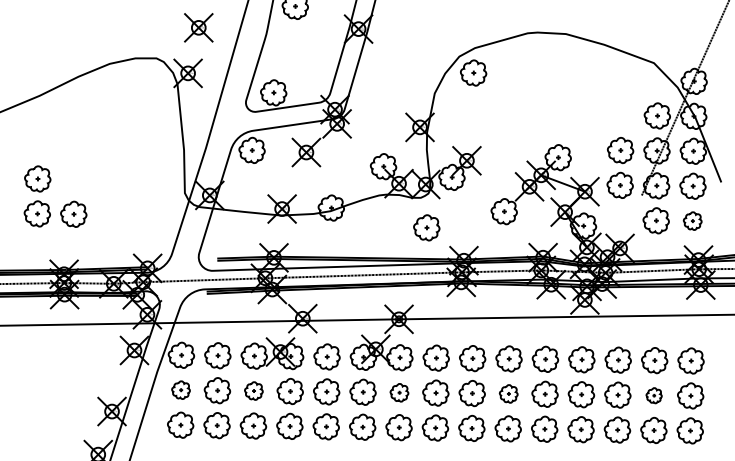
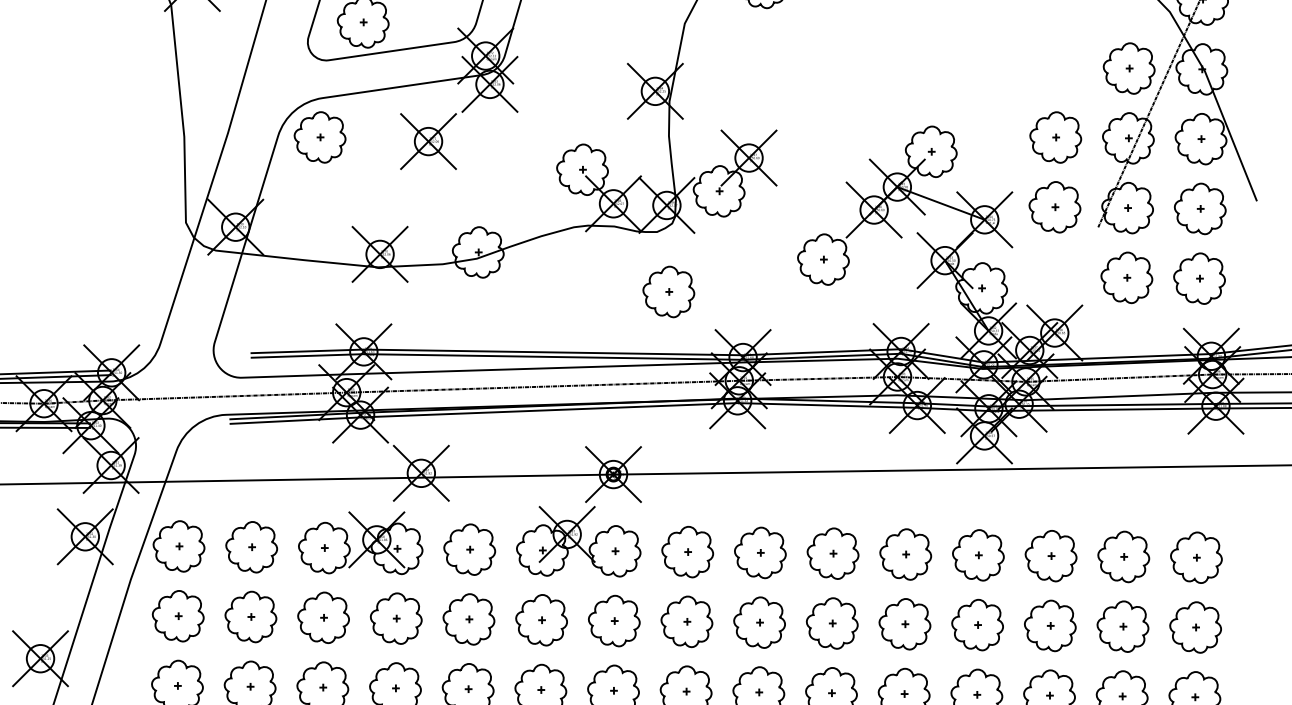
part: (692, 220) -> (1199, 277), size x1.43
part: (180, 389) -> (177, 614), size x1.43
part: (253, 390) -> (322, 616), size x1.43
part: (399, 392) -> (614, 620), size x1.43
part: (508, 393) -> (832, 622), size x1.43
part: (653, 395) -> (1121, 626), size x1.67

